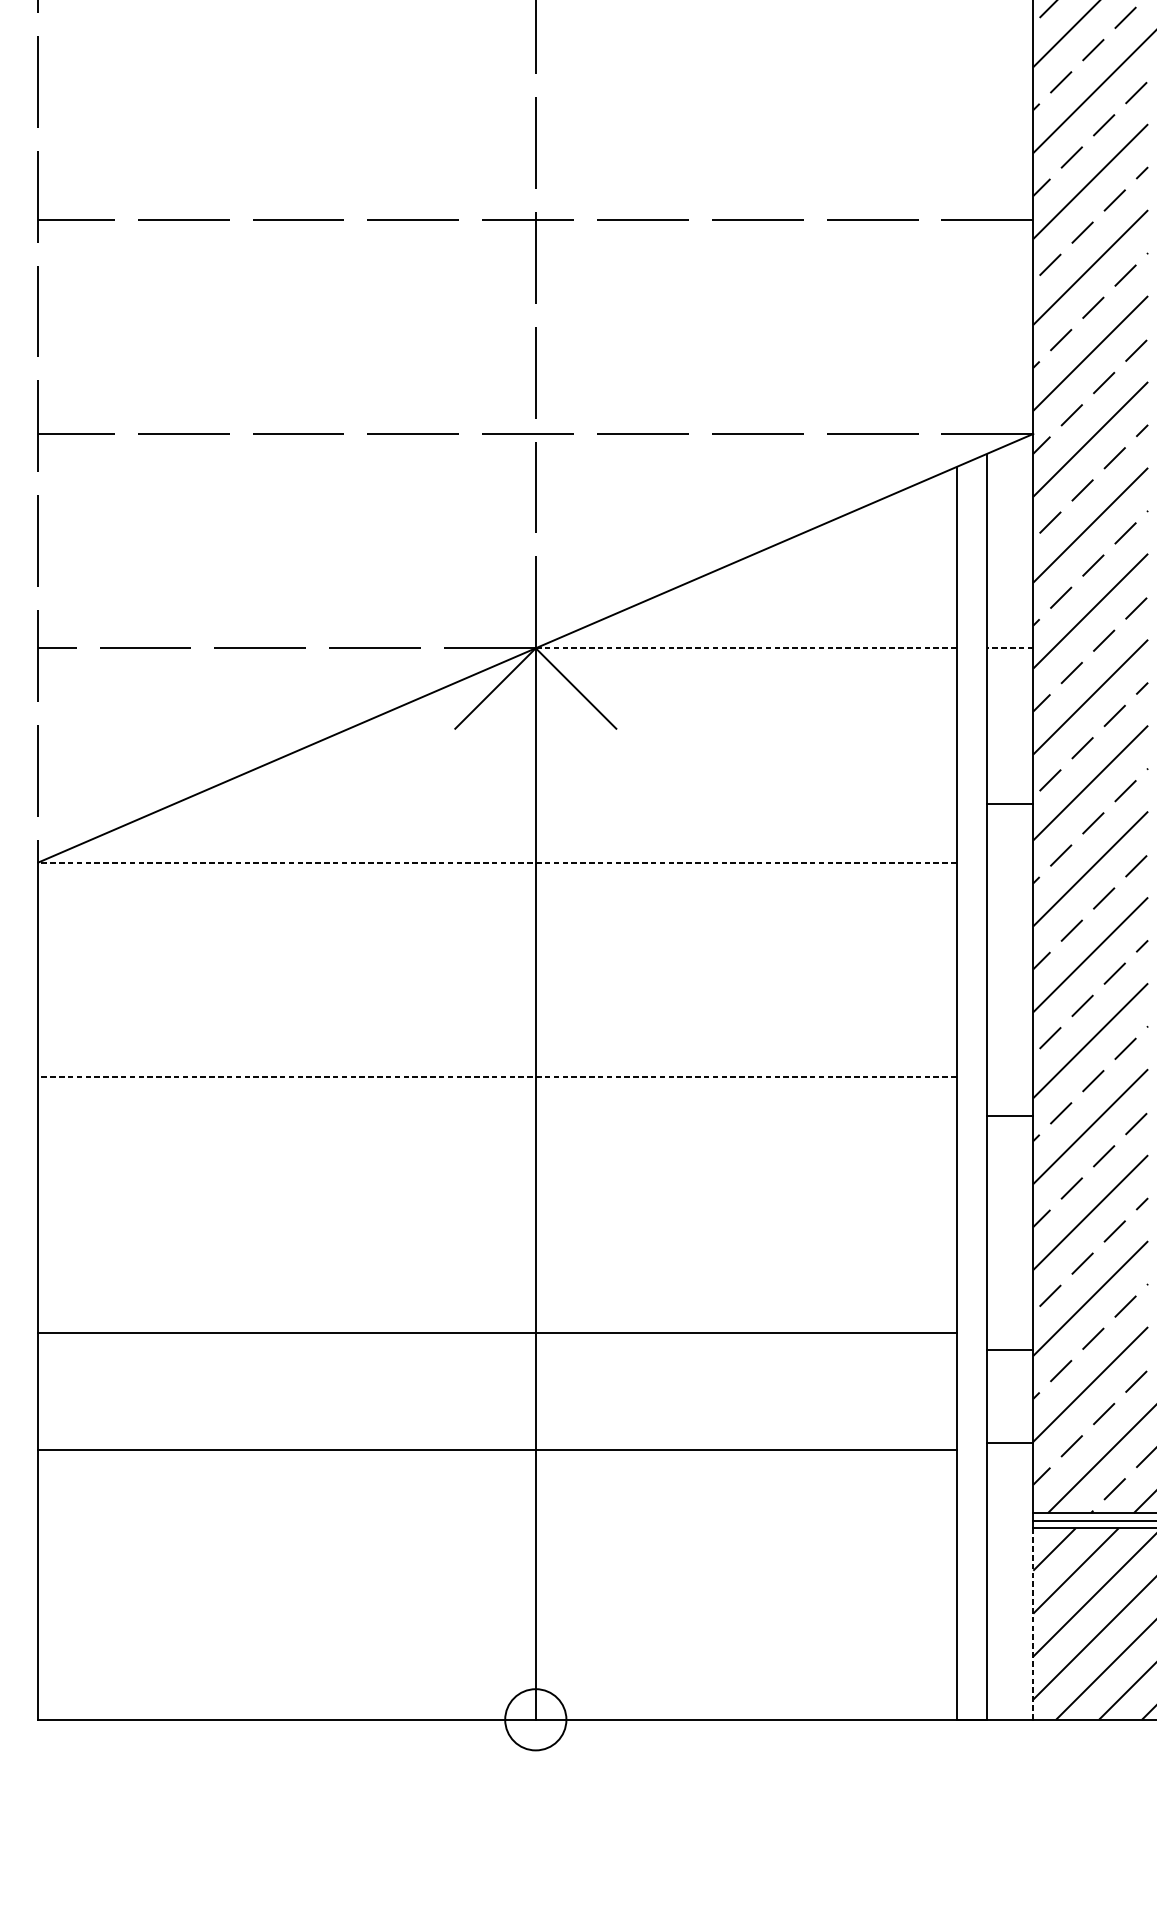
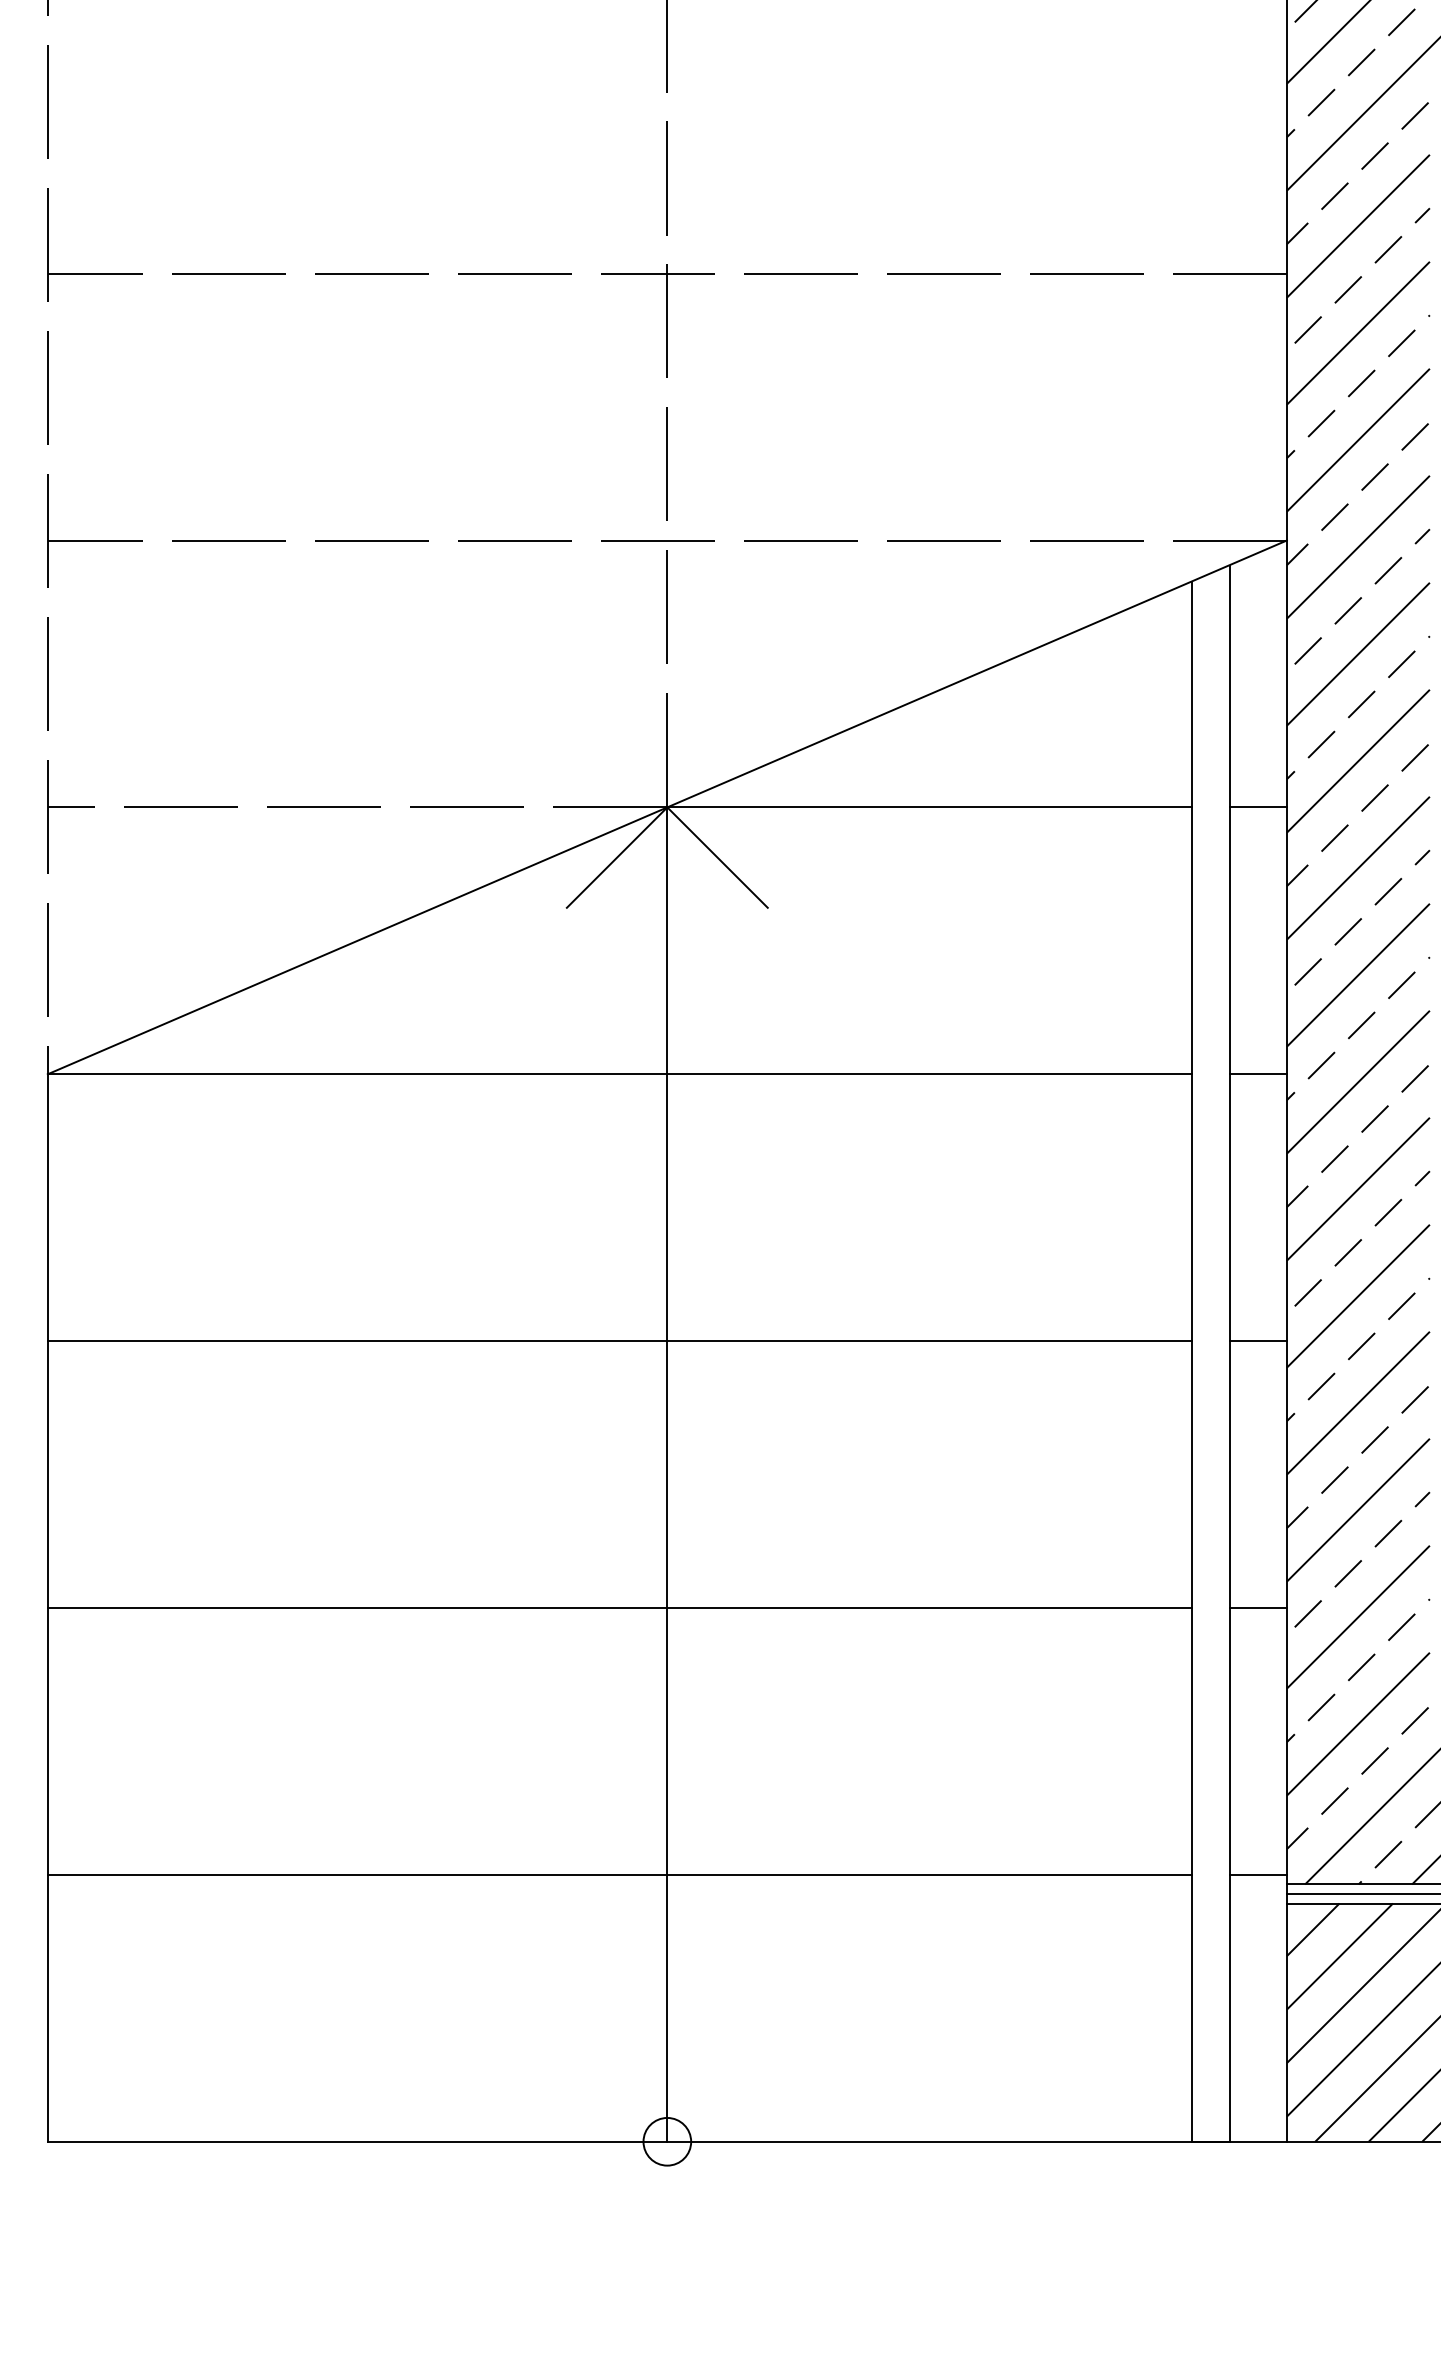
line: (745, 648) -> (928, 807), dashed -> solid
line: (1010, 648) -> (1258, 807), dashed -> solid
line: (1009, 804) -> (1257, 1074), moved
line: (497, 862) -> (619, 1074), dashed -> solid
line: (497, 1077) -> (619, 1341), dashed -> solid
line: (1009, 1116) -> (1257, 1341), moved
line: (497, 1333) -> (619, 1608), moved
line: (1009, 1350) -> (1257, 1608), moved
line: (1009, 1442) -> (1257, 1874), moved
line: (497, 1449) -> (619, 1874), moved
line: (1032, 1624) -> (1286, 2023), dashed -> solid
circle: (535, 1719) -> (667, 2141), size x0.62

